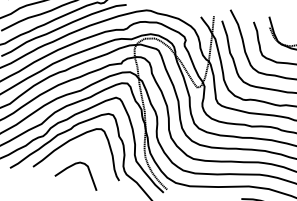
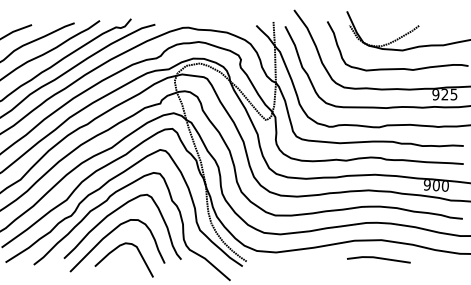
part: (70, 153) -> (111, 233), added

